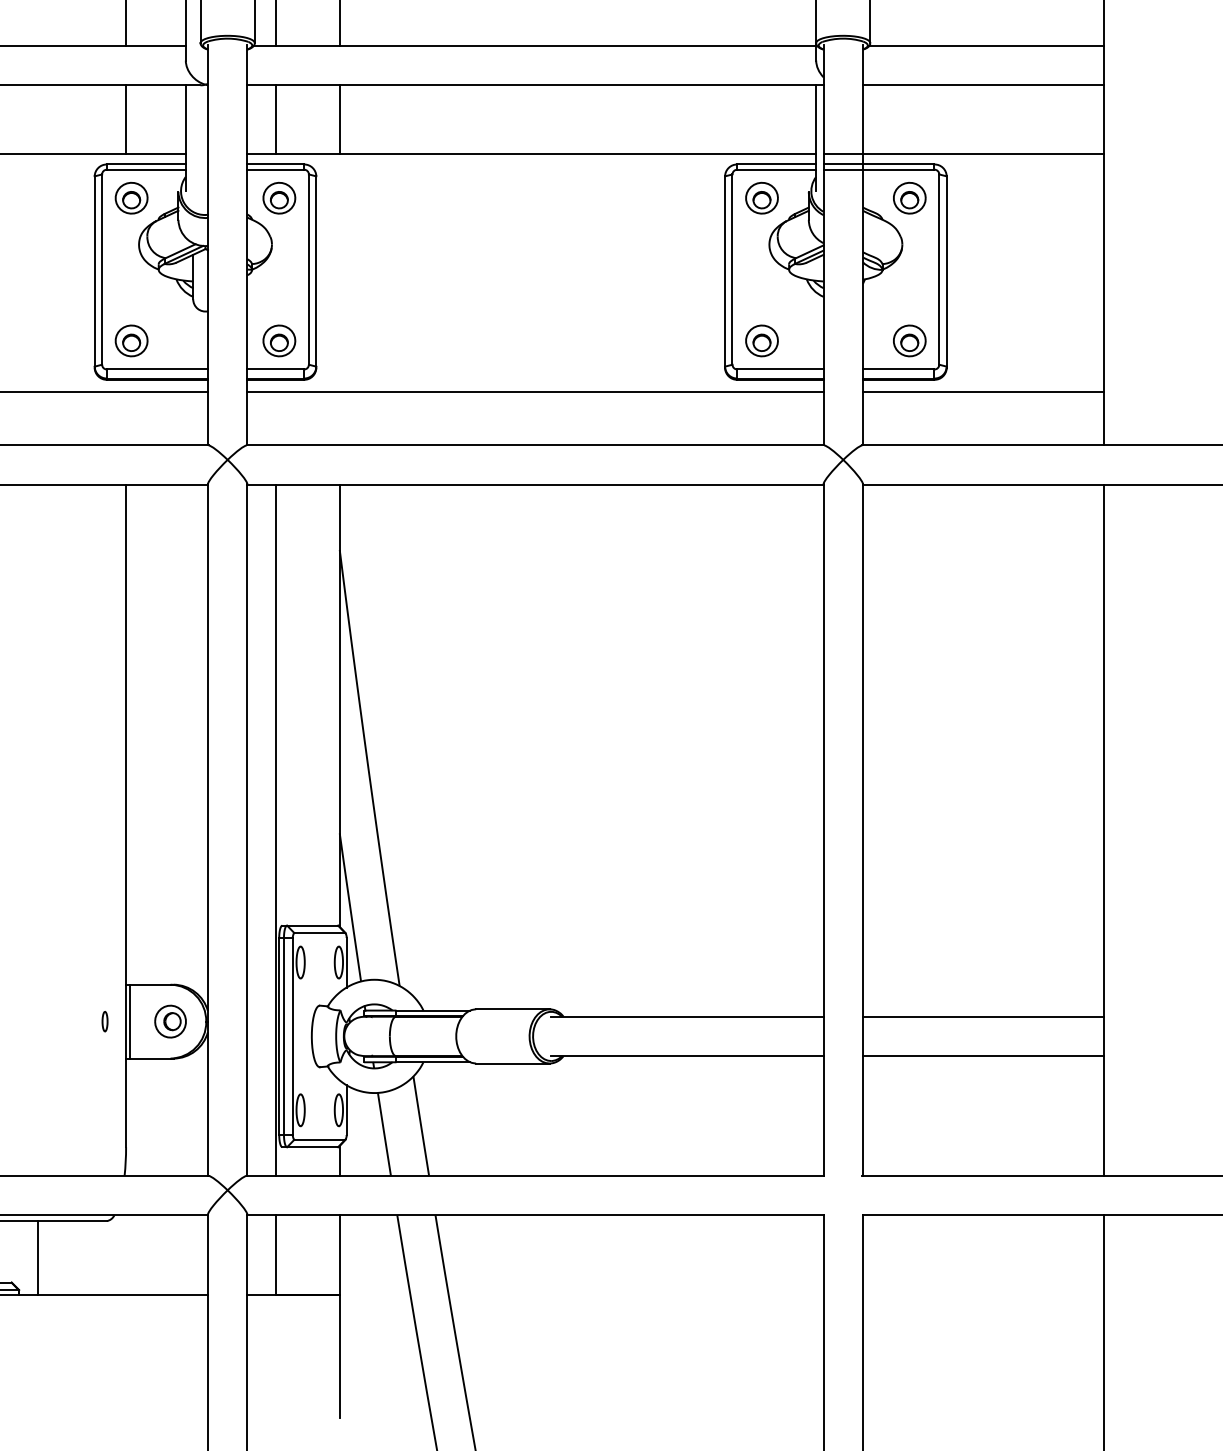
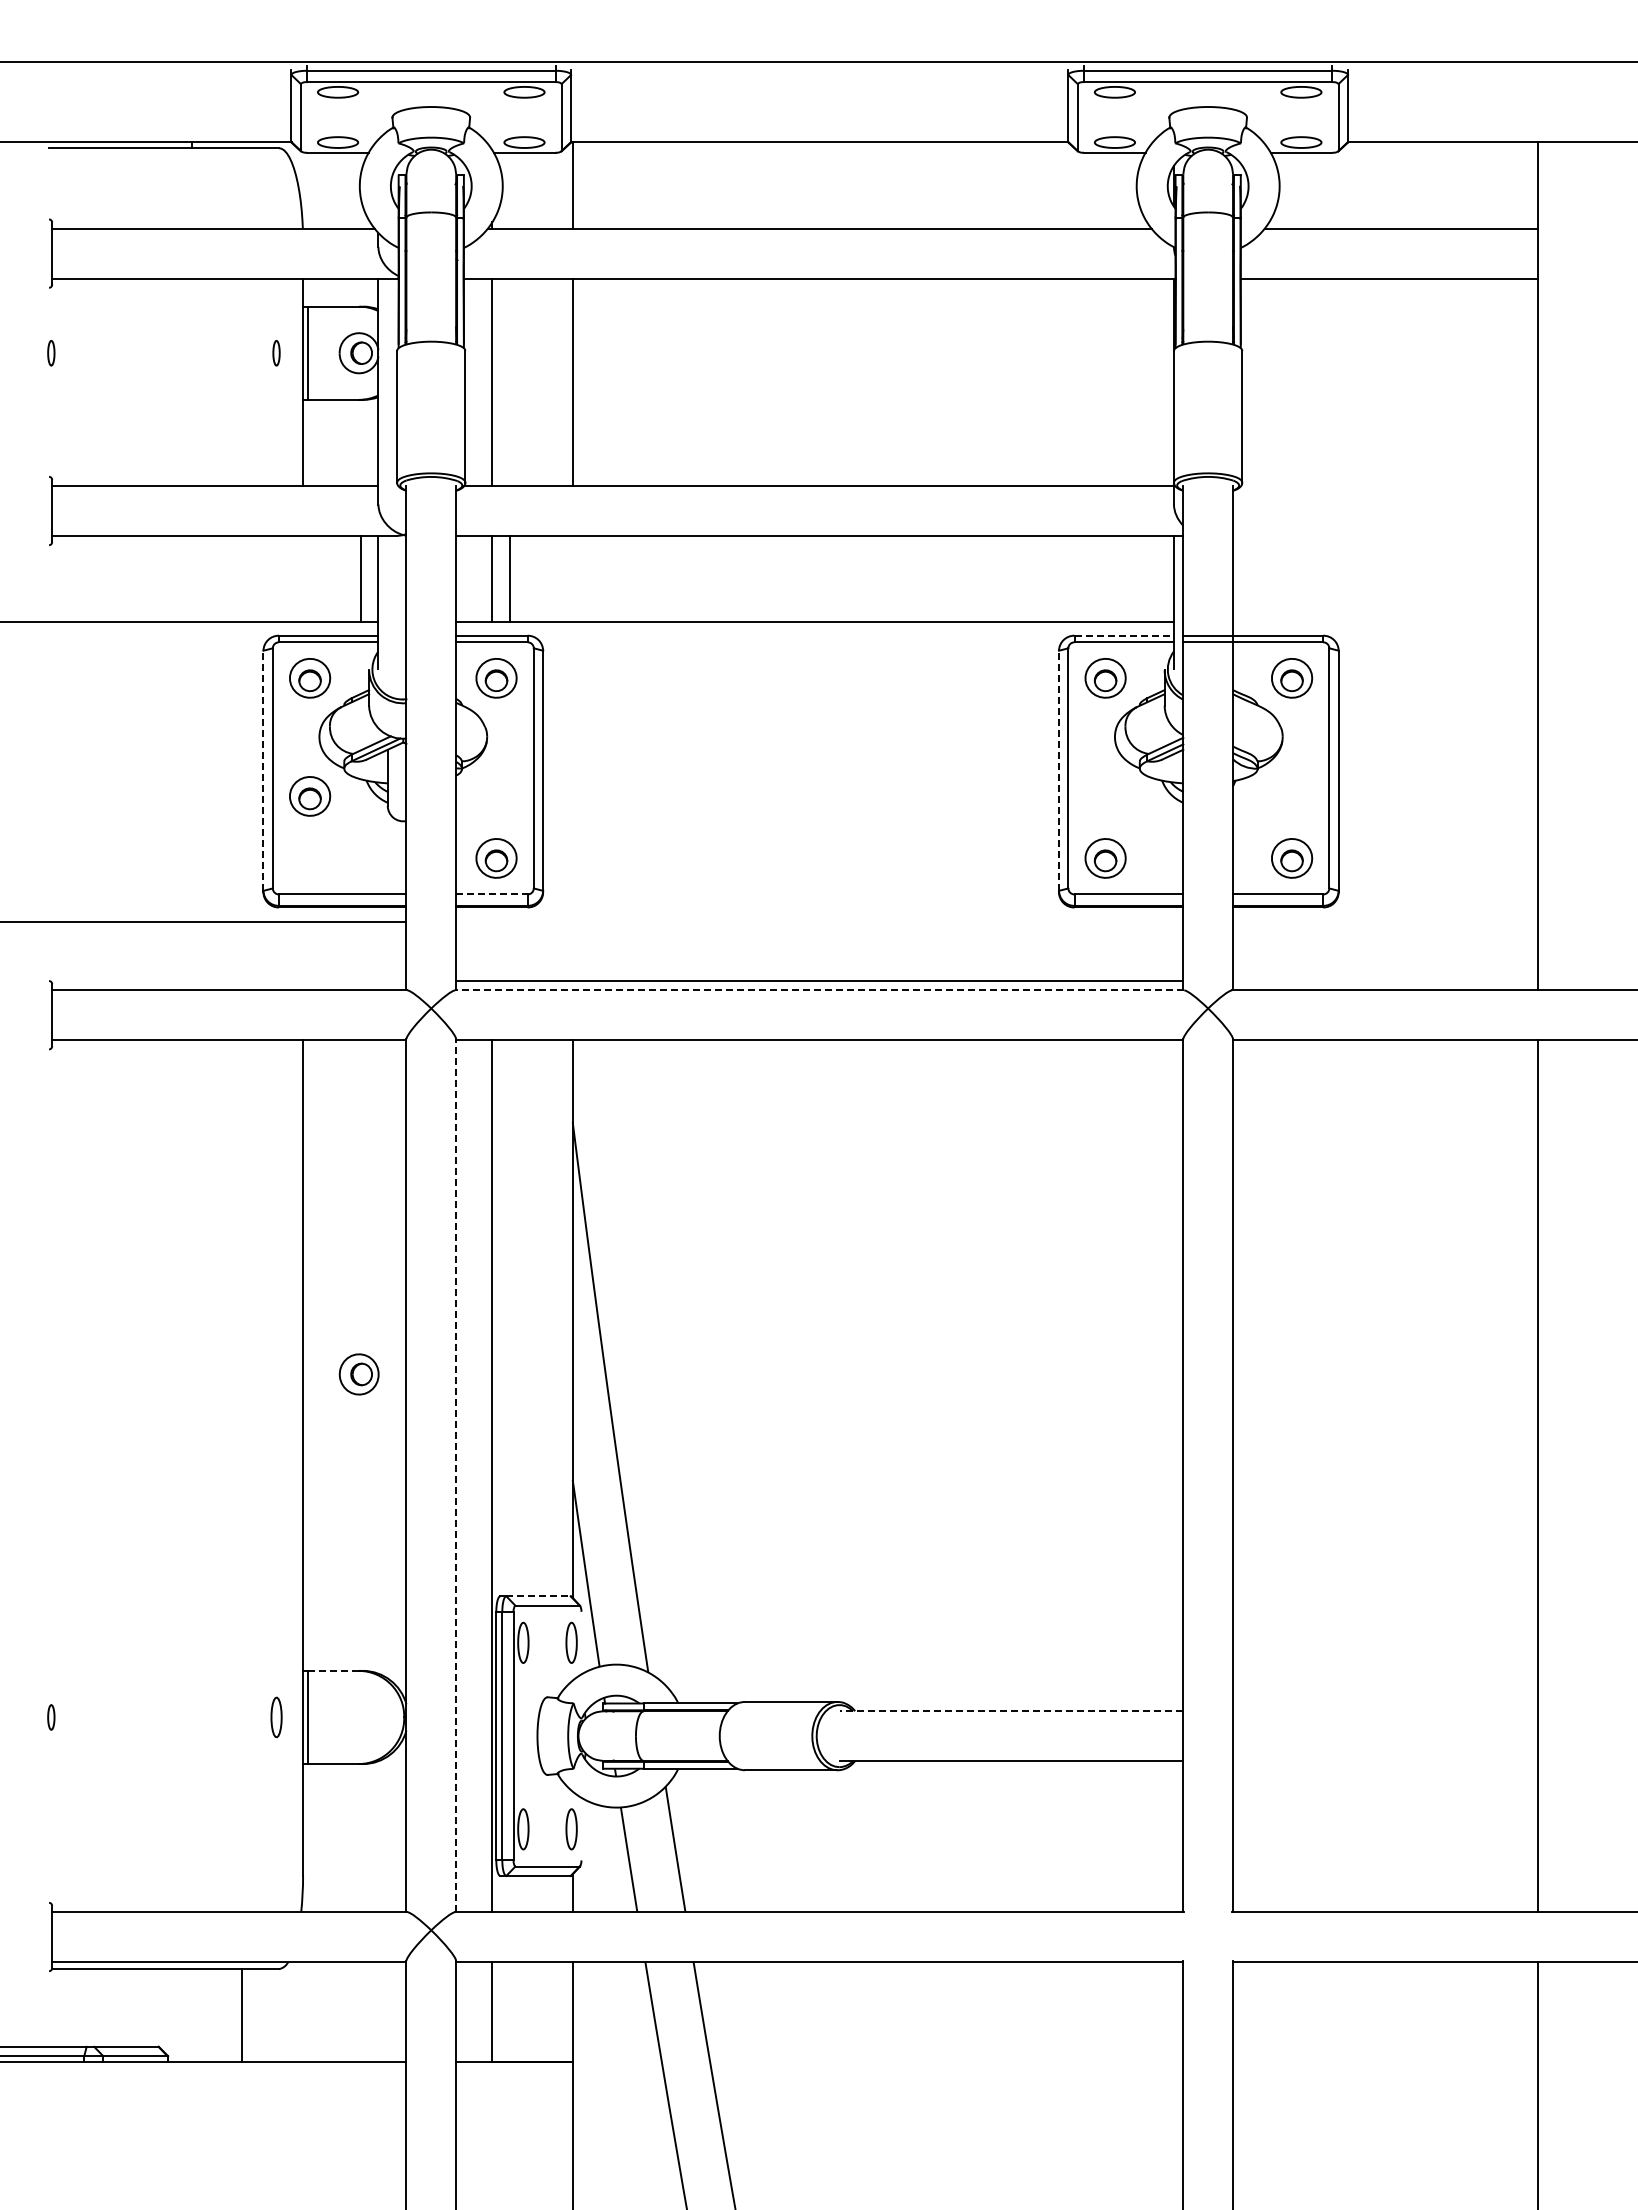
line: (986, 46) -> (1389, 486), removed
line: (983, 85) -> (1385, 535), removed
line: (126, 119) -> (361, 578), moved
line: (339, 119) -> (509, 578), moved
line: (963, 153) -> (1360, 622), removed
line: (776, 164) -> (1124, 635), solid -> dashed
line: (94, 271) -> (263, 770), solid -> dashed
line: (725, 271) -> (1059, 770), solid -> dashed
part: (131, 341) -> (310, 796), moved
line: (275, 369) -> (491, 894), solid -> dashed
line: (535, 391) -> (819, 981), moved
line: (983, 391) -> (1385, 922), removed
line: (535, 445) -> (819, 990), solid -> dashed
line: (247, 829) -> (456, 1475), solid -> dashed
line: (313, 925) -> (539, 1596), solid -> dashed
line: (346, 962) -> (581, 1642), removed
line: (150, 984) -> (333, 1670), solid -> dashed
line: (687, 1016) -> (1011, 1711), solid -> dashed
line: (983, 1016) -> (1385, 1711), removed
part: (105, 1021) -> (276, 1717), size x1.6
part: (170, 1021) -> (358, 1374), moved
line: (983, 1055) -> (1385, 1760), removed
line: (346, 1109) -> (581, 1828), removed
line: (38, 1257) -> (242, 2015), moved

